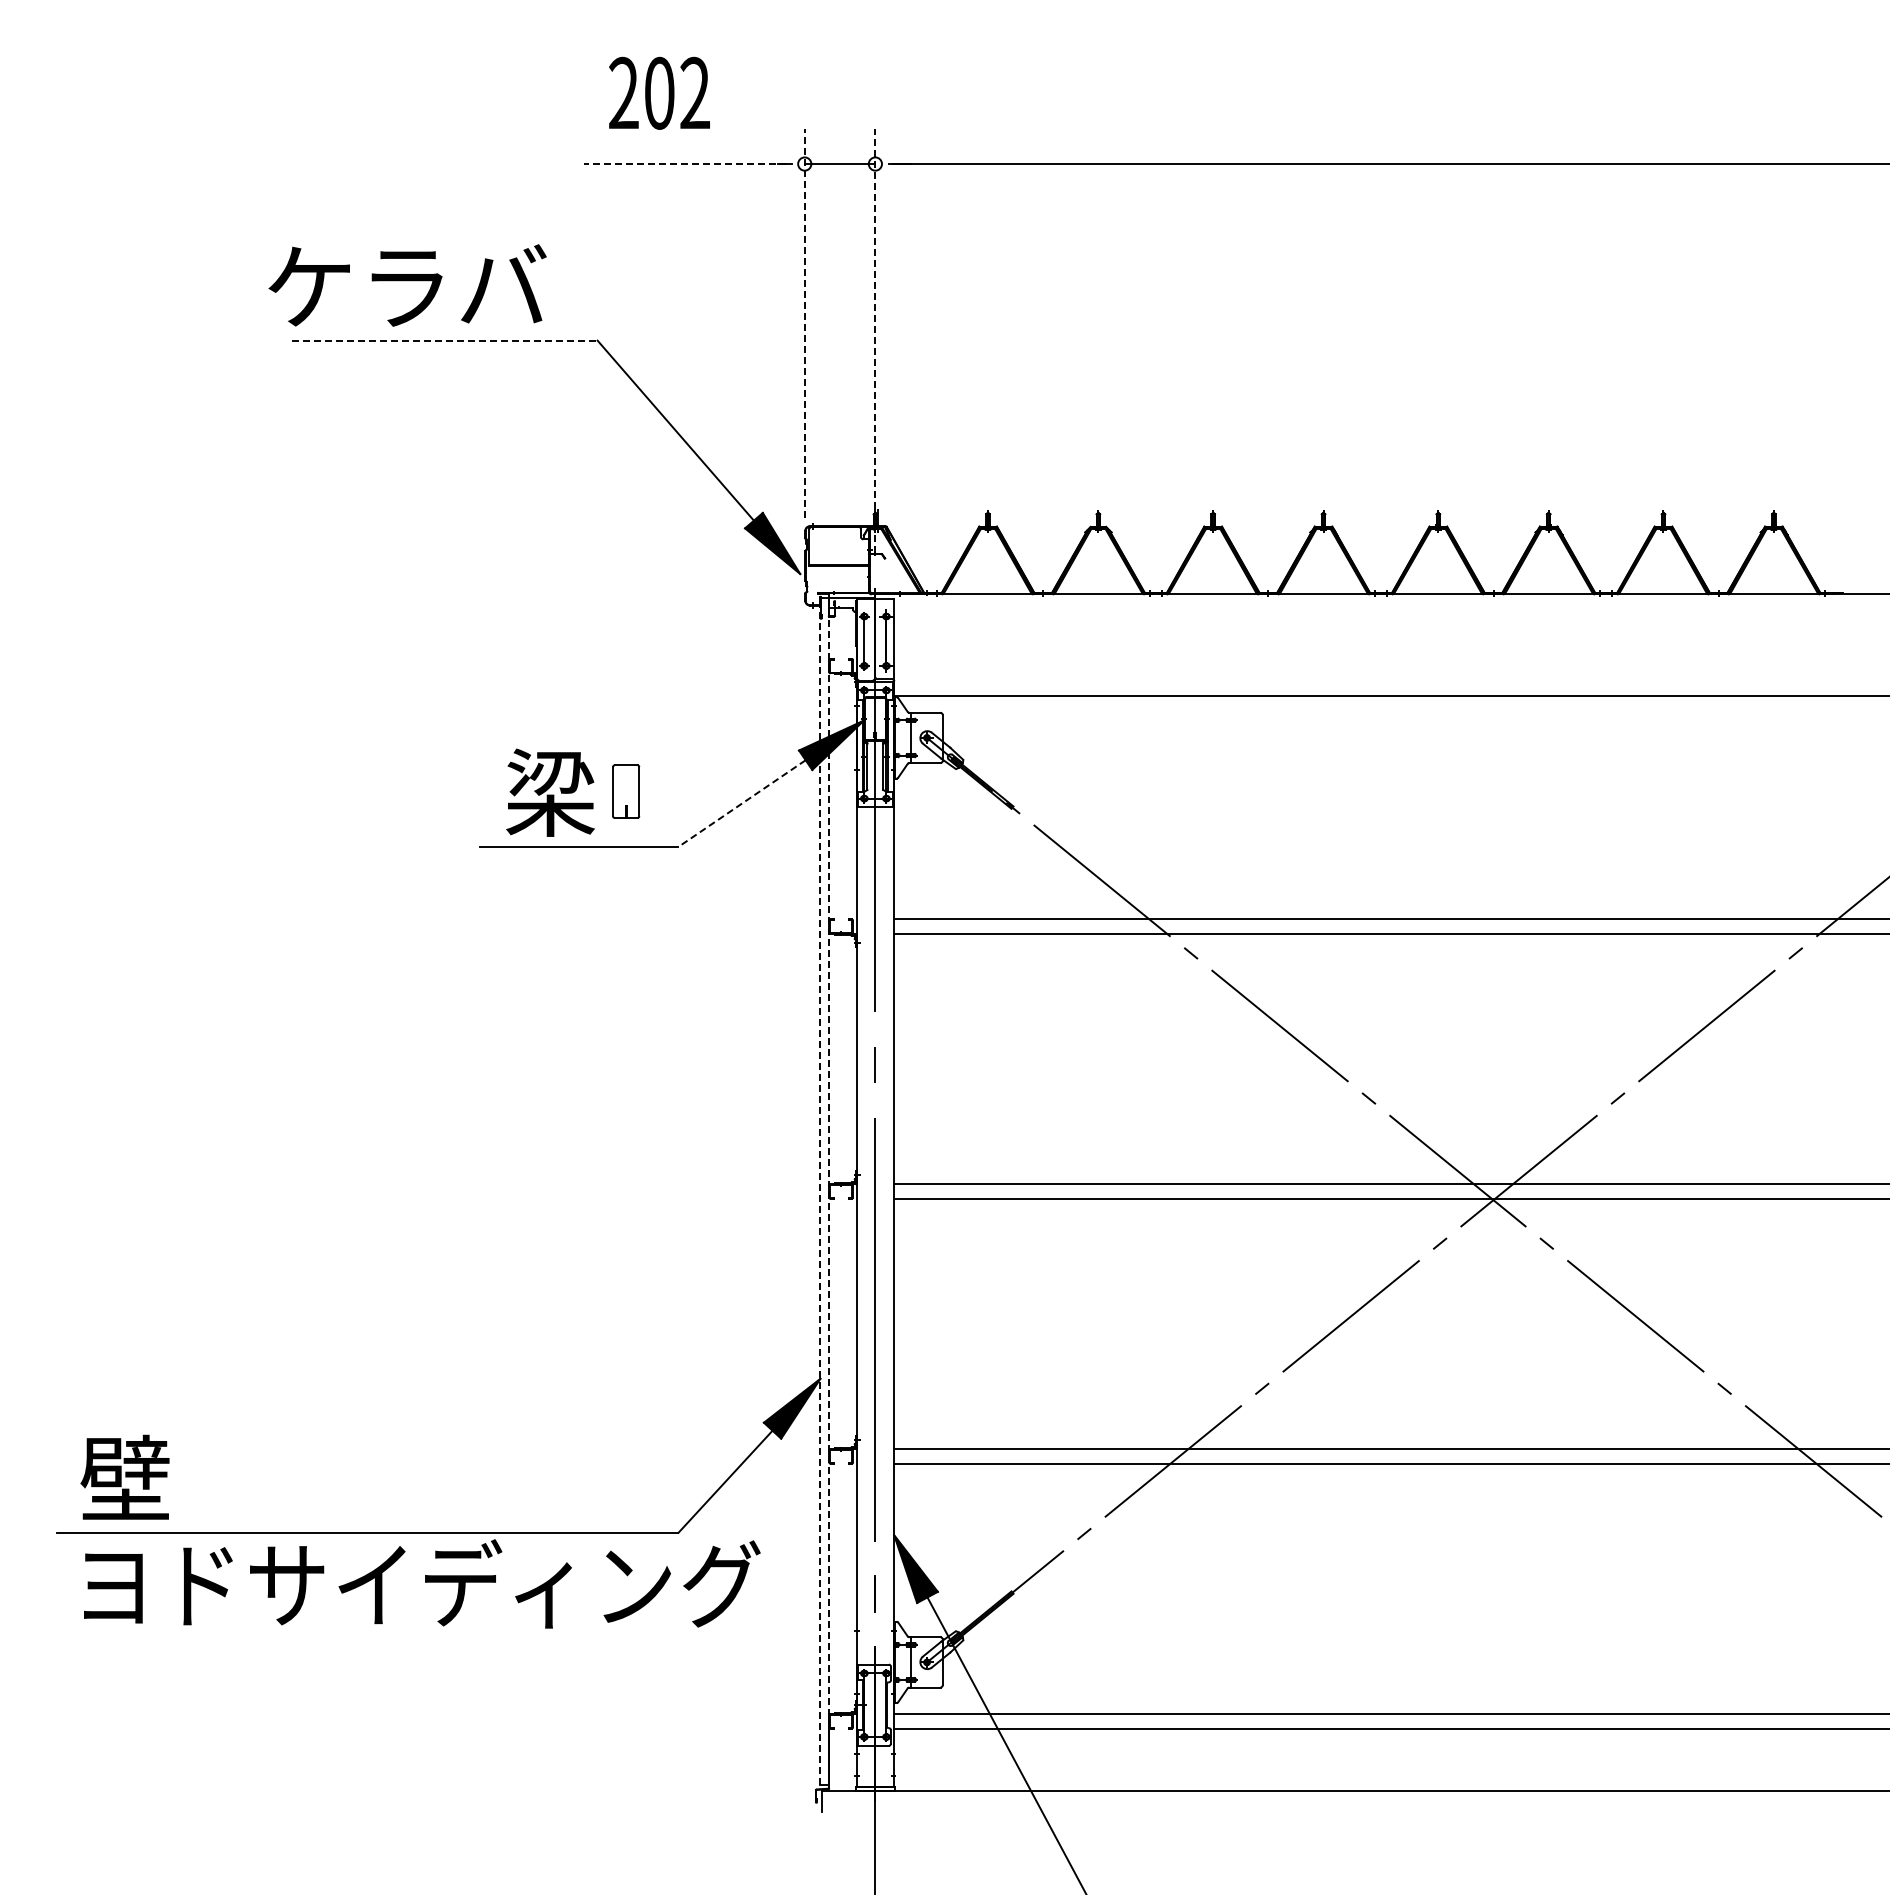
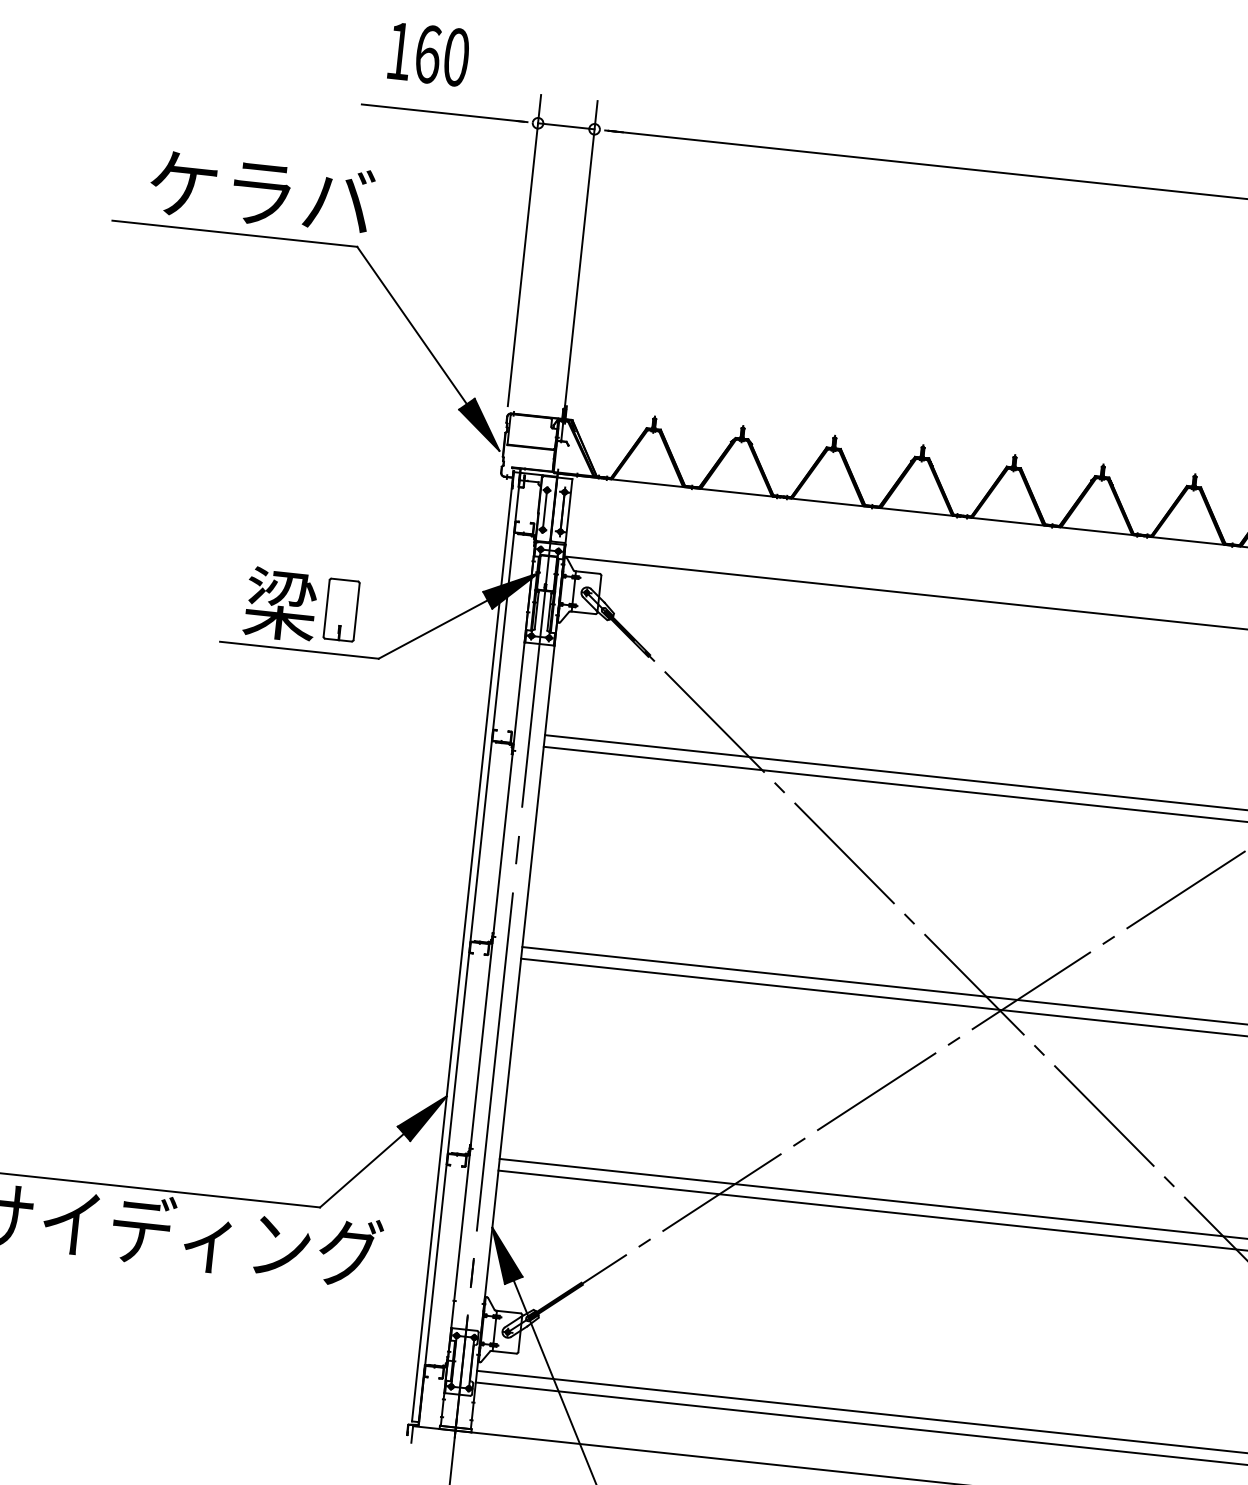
text: (659, 92) -> (428, 53), 202 -> 160
line: (685, 164) -> (442, 113), dashed -> solid
text: (407, 285) -> (261, 192), moved
line: (804, 322) -> (524, 250), dashed -> solid
line: (445, 340) -> (235, 233), dashed -> solid
line: (875, 340) -> (579, 270), dashed -> solid
part: (625, 791) -> (341, 609), size x1.43
line: (742, 803) -> (433, 629), dashed -> solid
line: (820, 1191) -> (462, 946), dashed -> solid
line: (829, 1192) -> (469, 948), dashed -> solid

